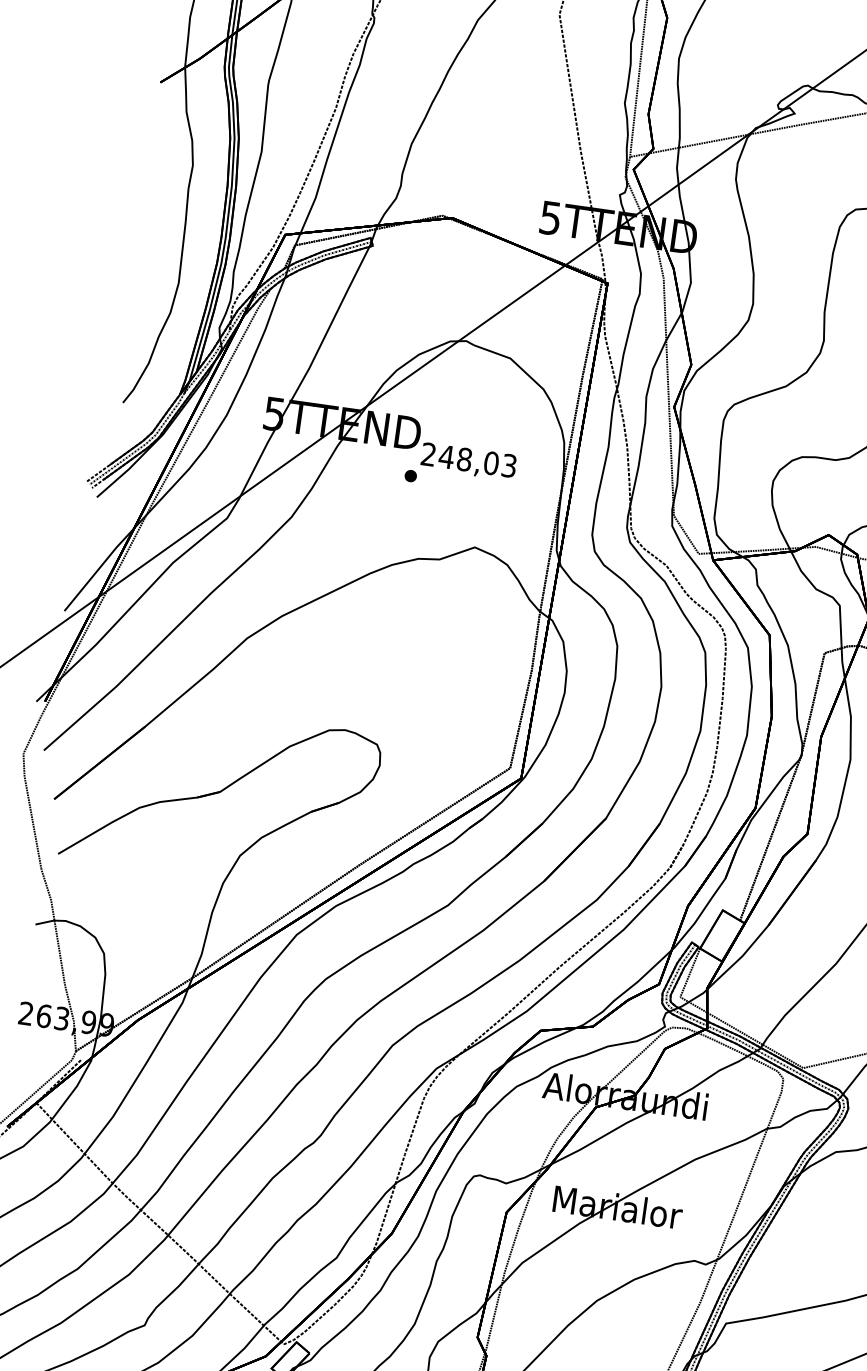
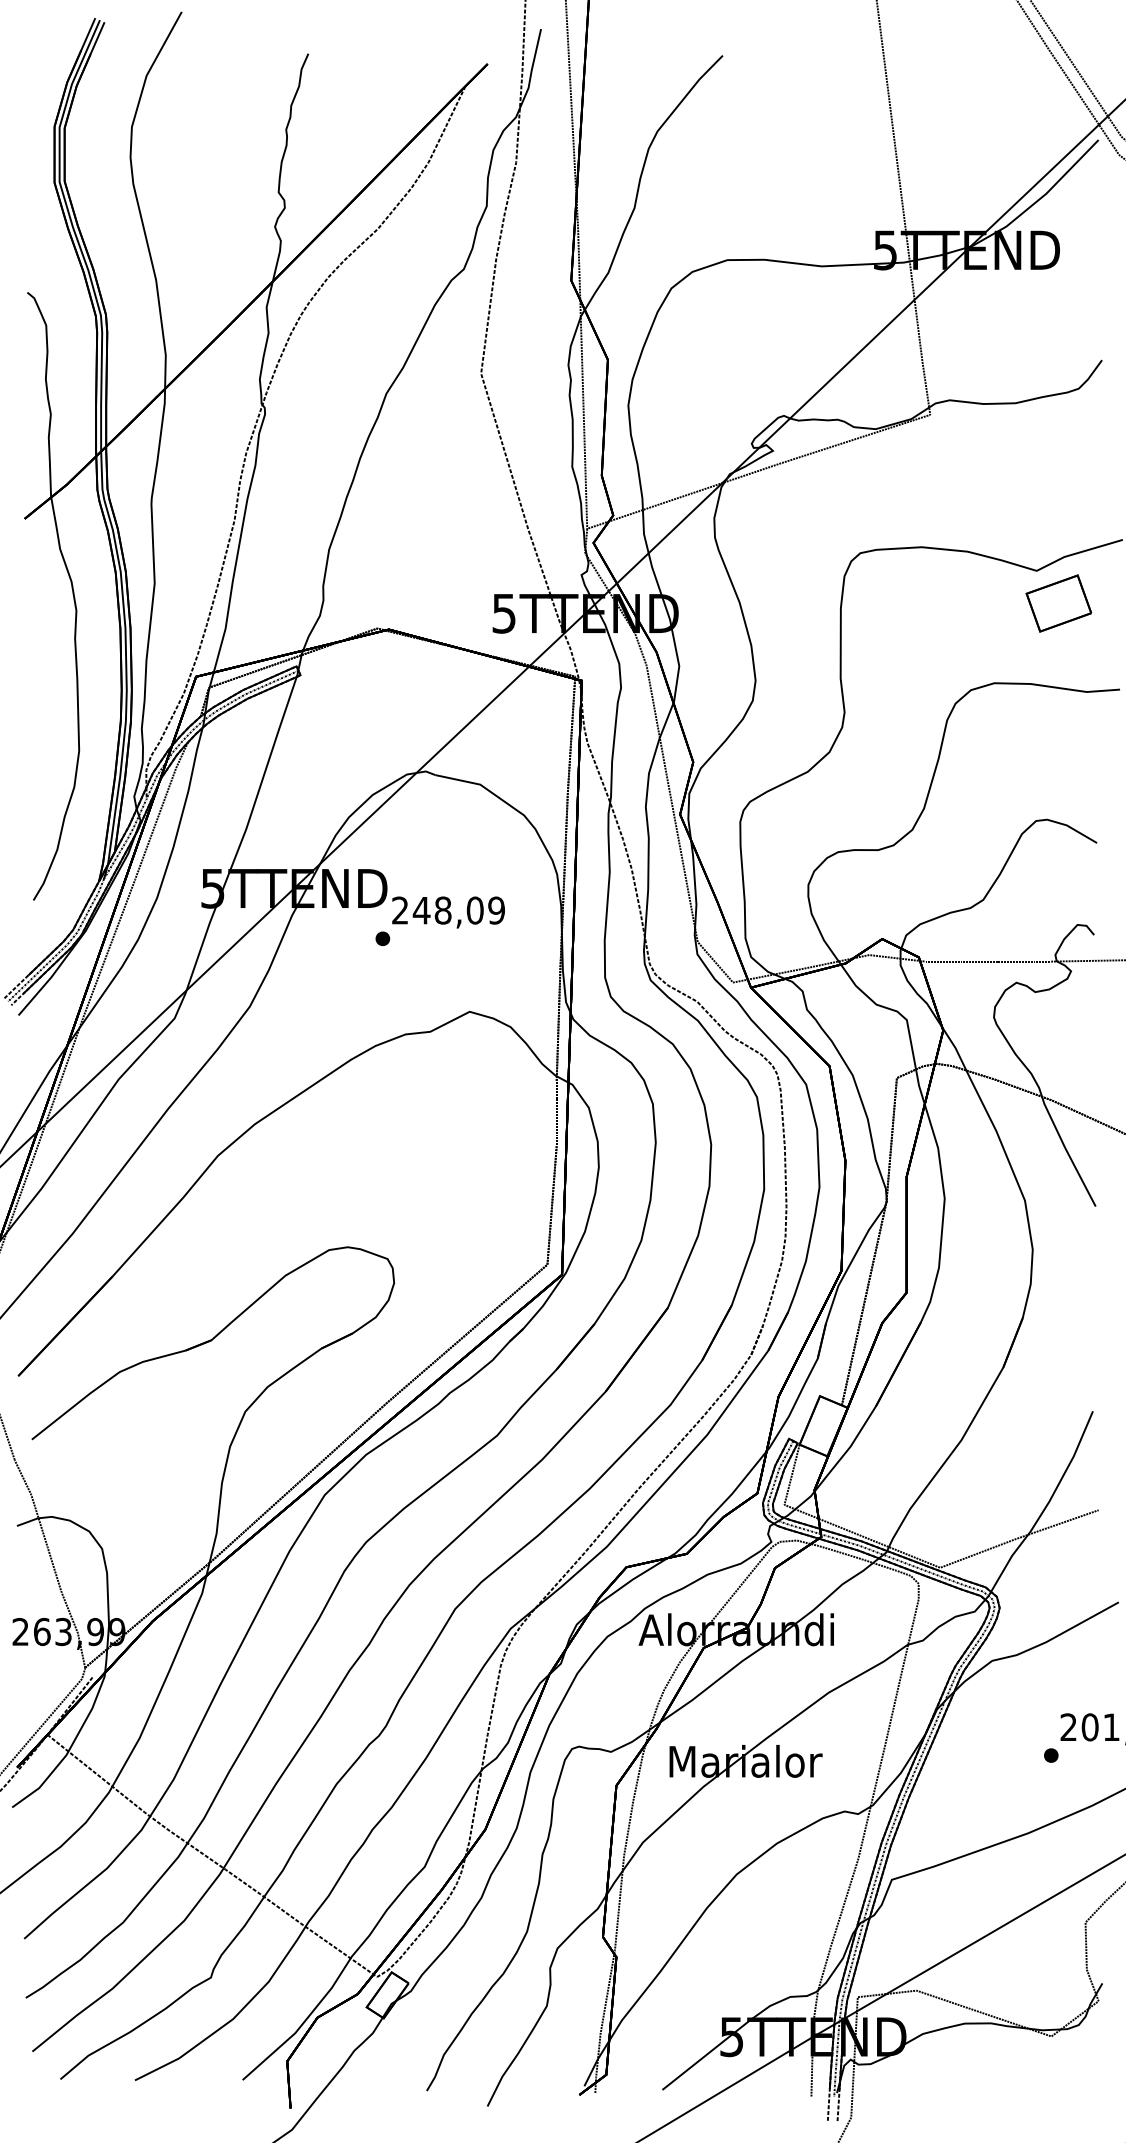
text: (509, 465) -> (496, 910), 248,03 -> 248,09

